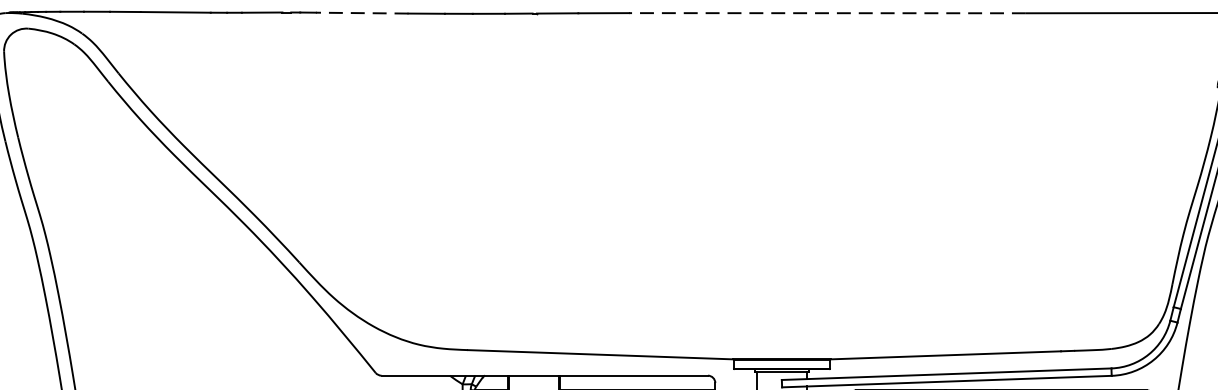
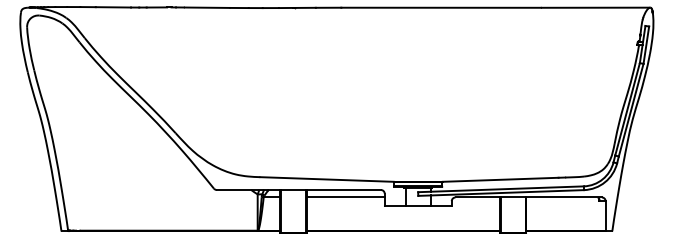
line: (360, 12) -> (206, 7), dashed -> solid
line: (828, 12) -> (441, 7), dashed -> solid

